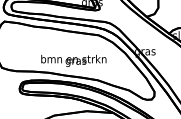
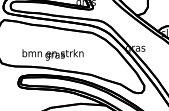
text: (73, 60) -> (52, 54), moved

